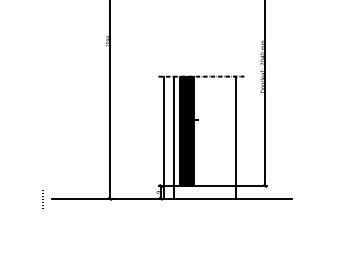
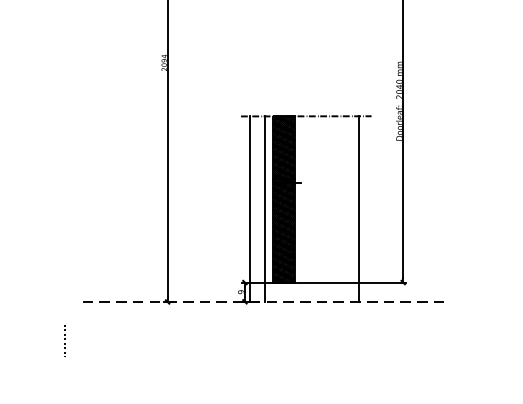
line: (171, 198) -> (260, 301), solid -> dashed
line: (42, 199) -> (64, 339), moved

